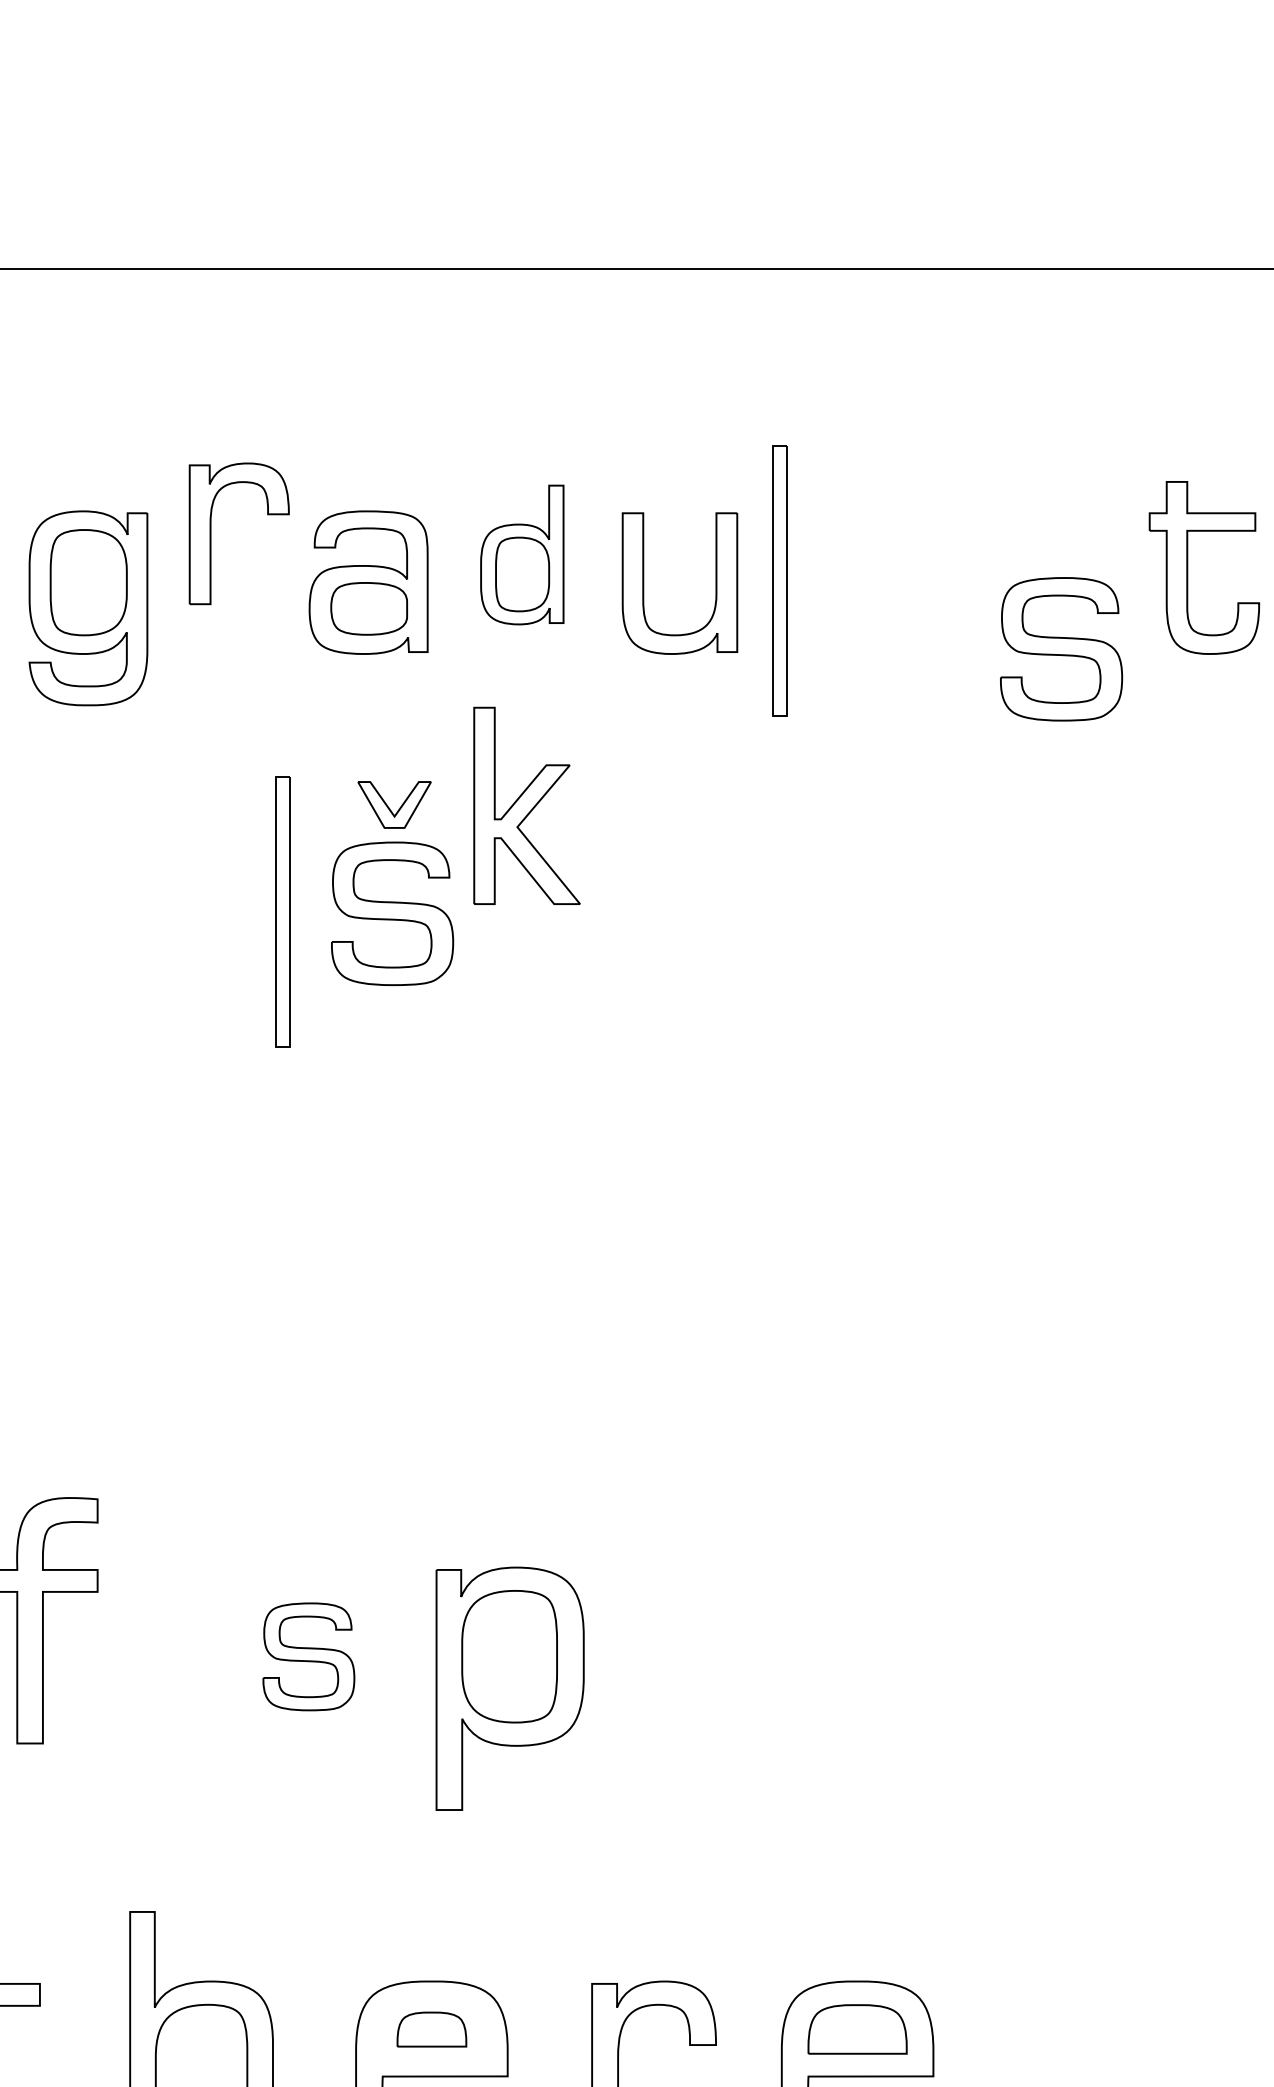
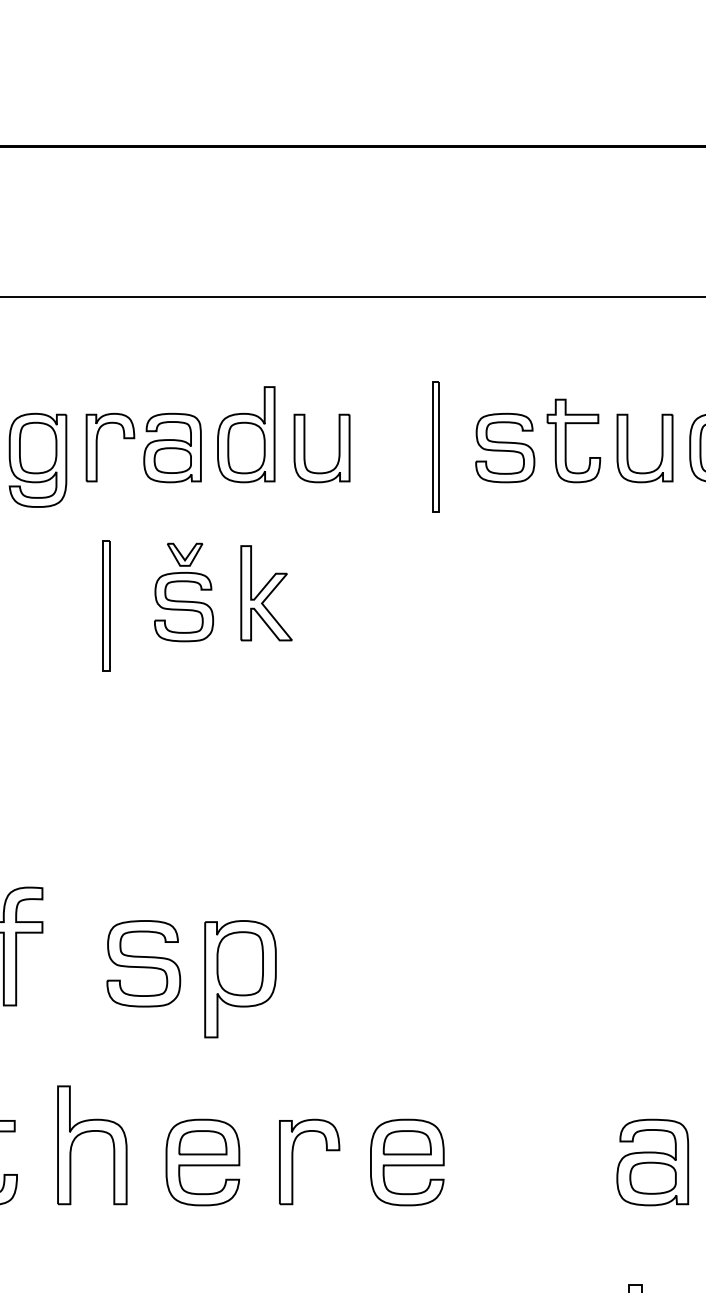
part: (212, 533) -> (97, 447), moved
part: (522, 554) -> (246, 434), size x1.43
part: (778, 579) -> (435, 446), moved
part: (1061, 648) -> (505, 447), moved
part: (526, 806) -> (266, 593), moved
part: (283, 910) -> (106, 605), moved
part: (308, 1656) -> (143, 963), size x1.67
part: (430, 2028) -> (202, 1142), size x1.43

